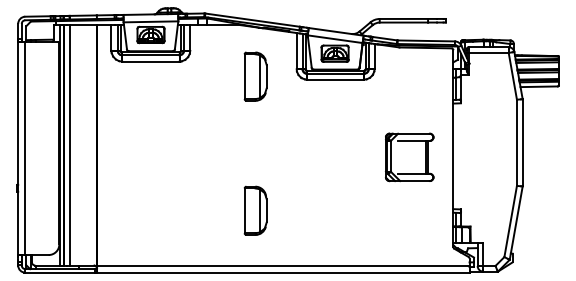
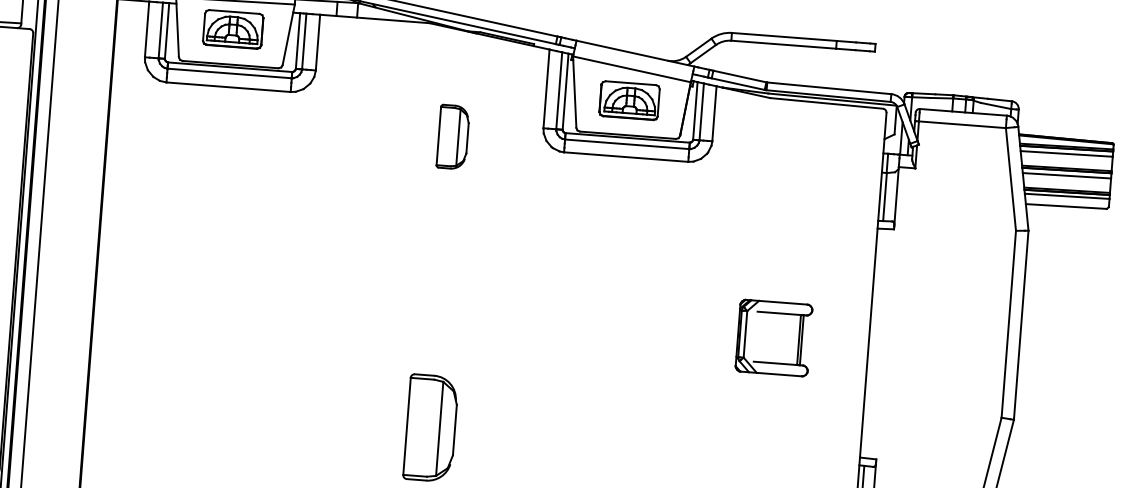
part: (255, 76) -> (452, 136), size x0.6
part: (409, 157) -> (773, 338), size x0.7

